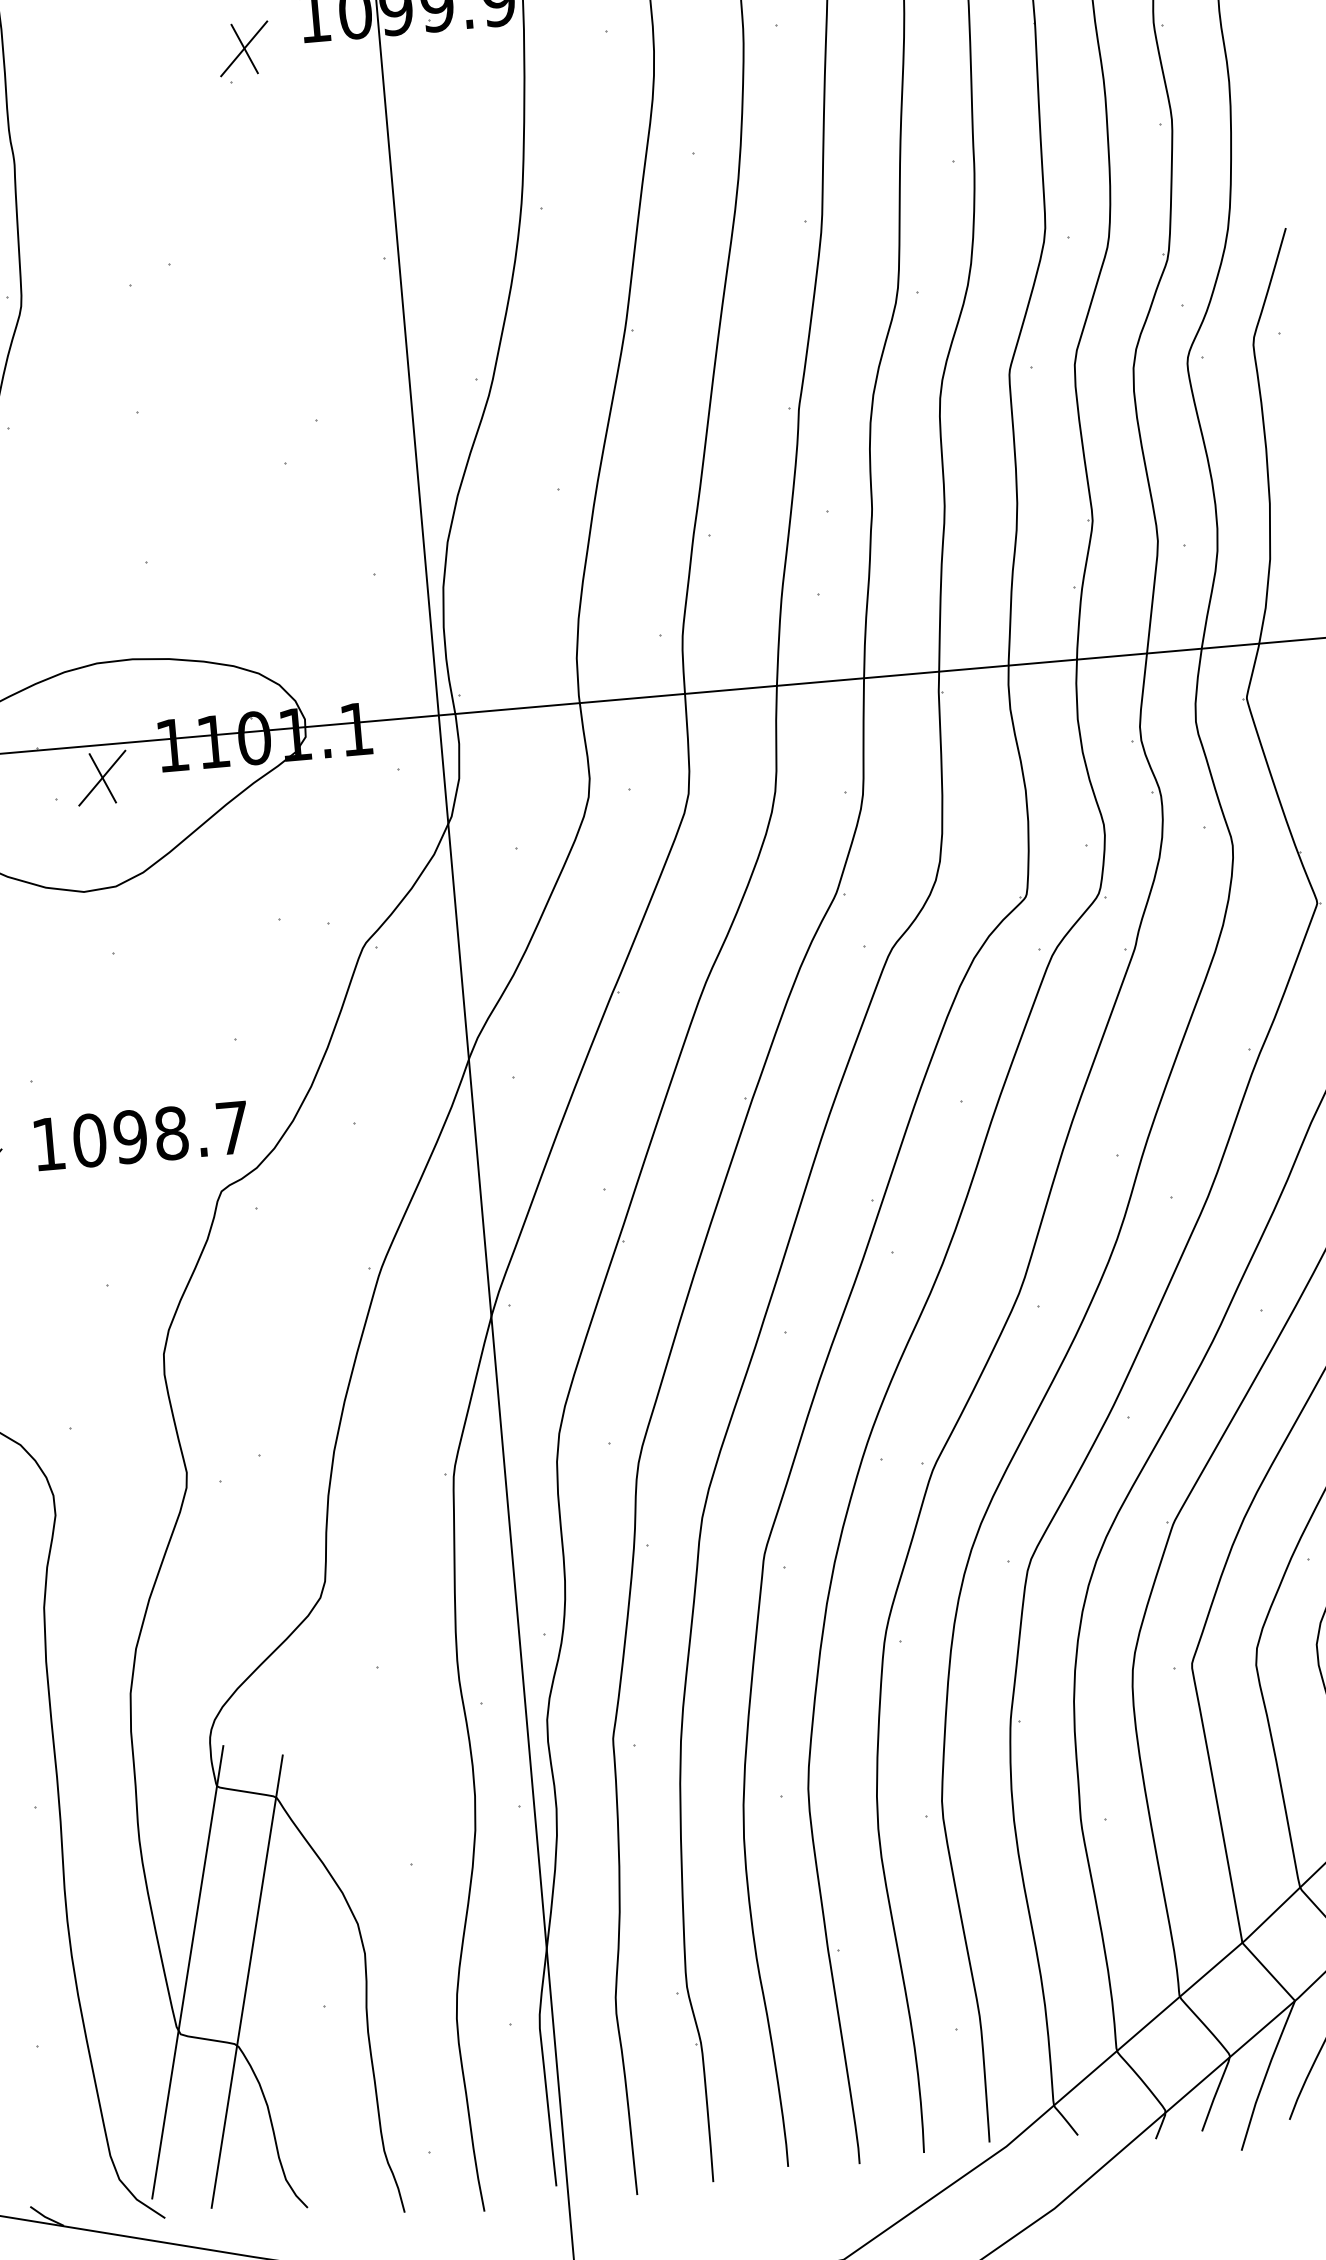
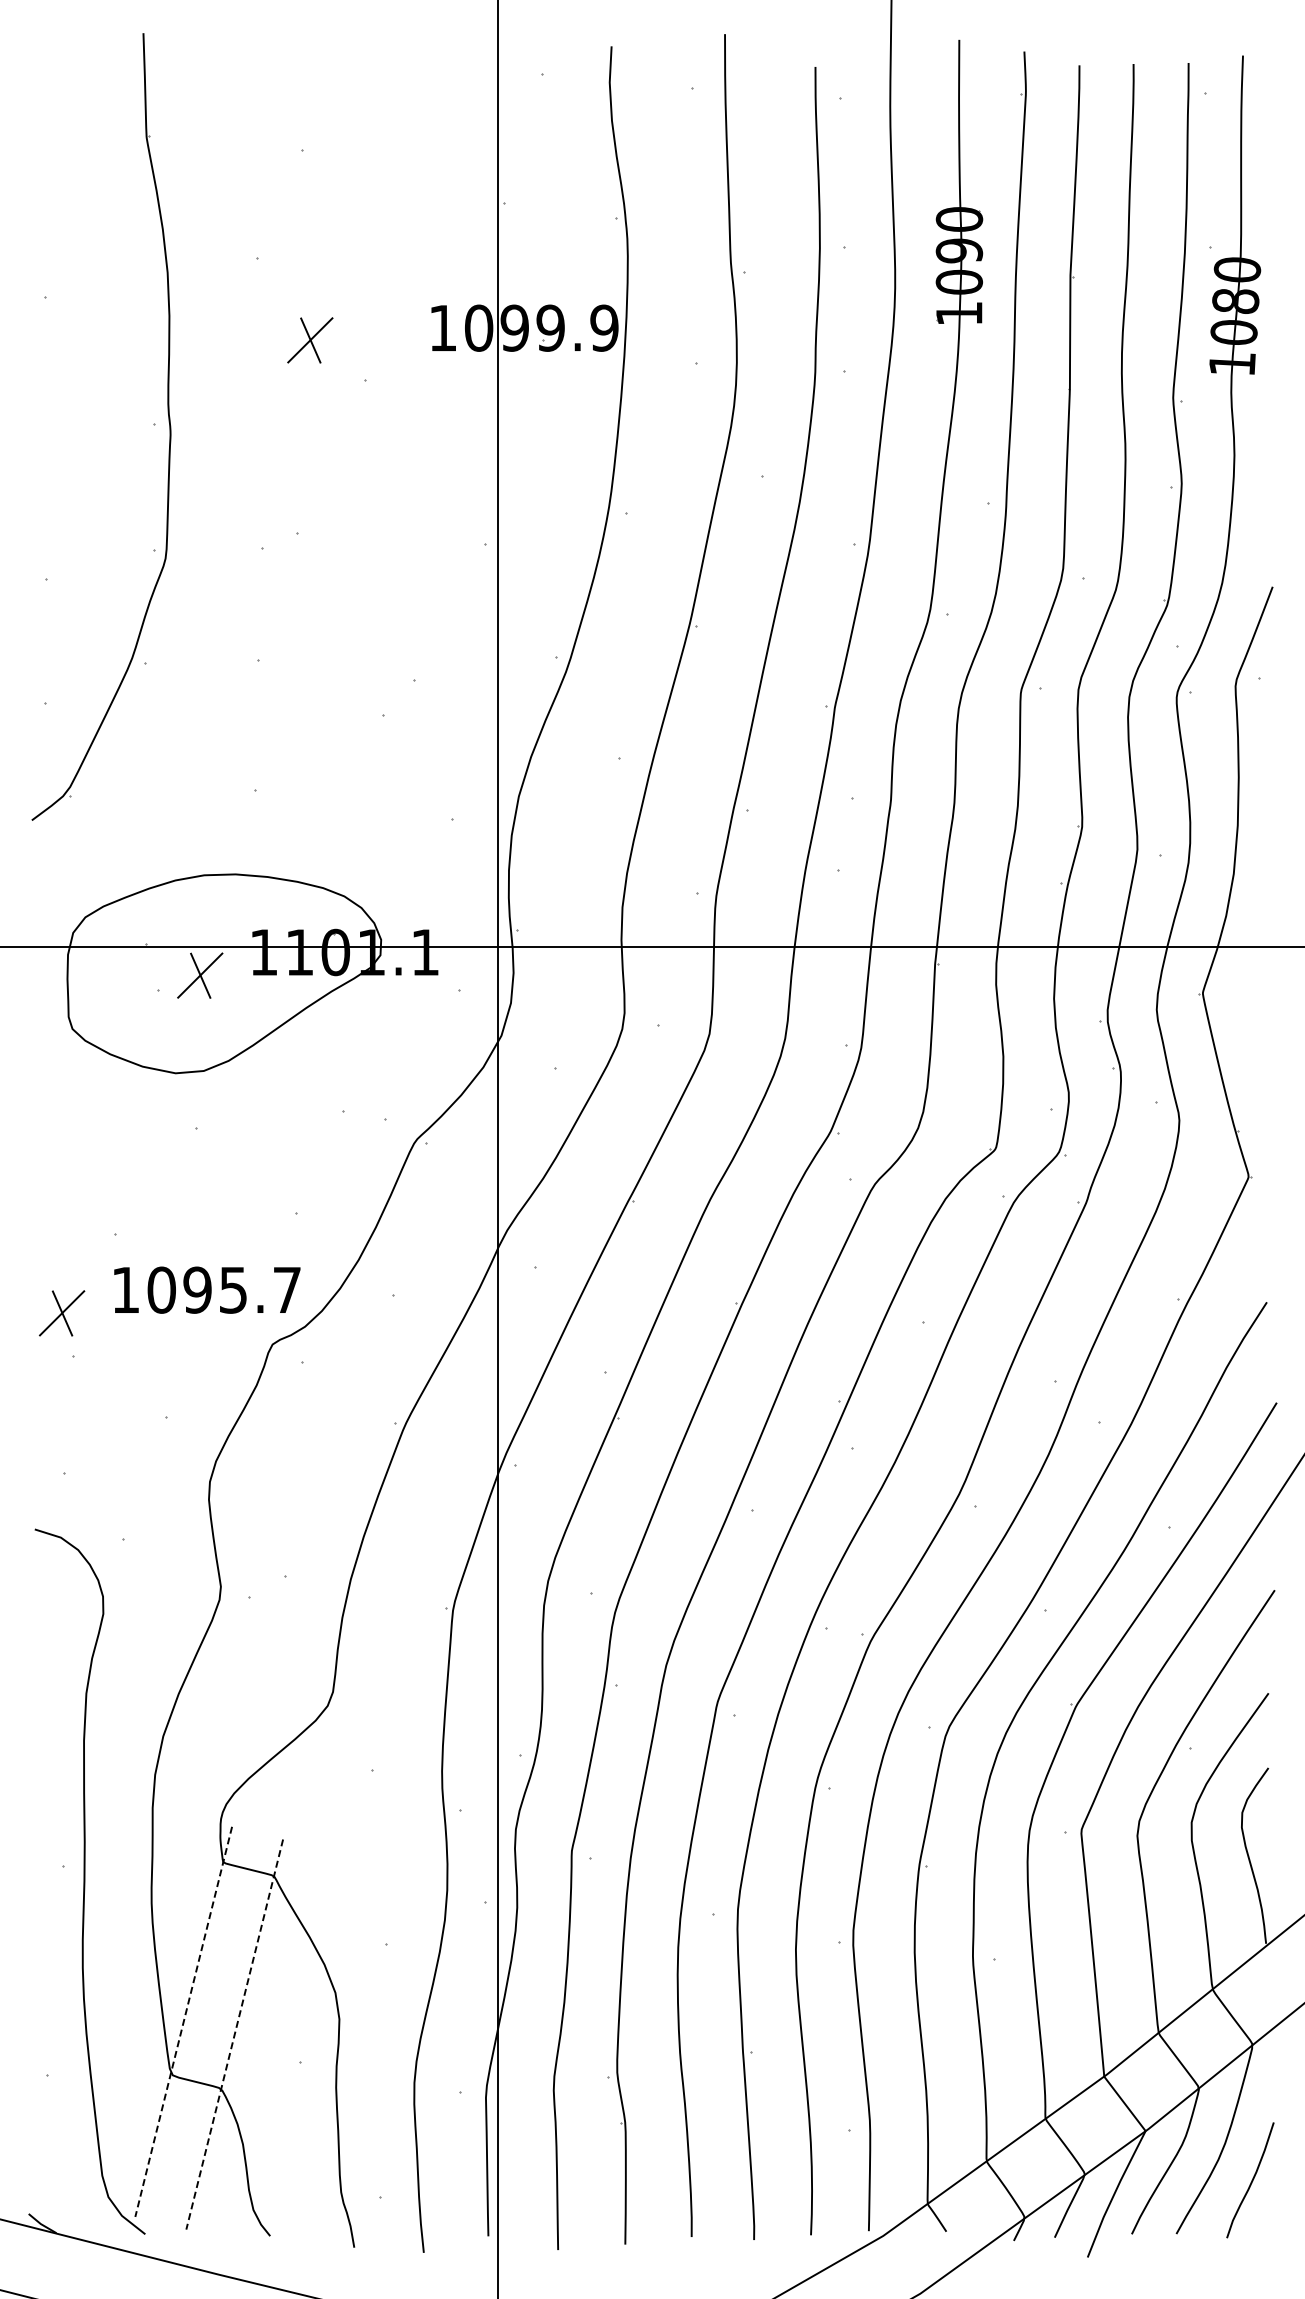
part: (244, 48) -> (310, 340), moved
text: (171, 1132) -> (233, 1289), 1098.7 -> 1095.7
line: (187, 1971) -> (183, 2021), solid -> dashed
line: (246, 1981) -> (234, 2034), solid -> dashed

